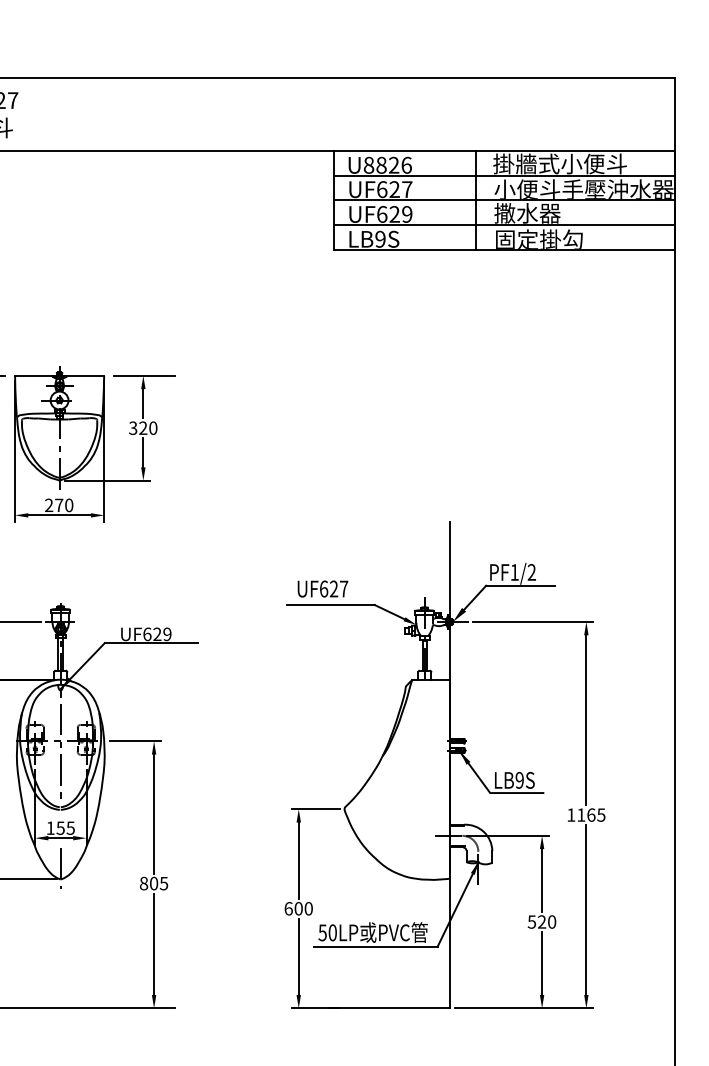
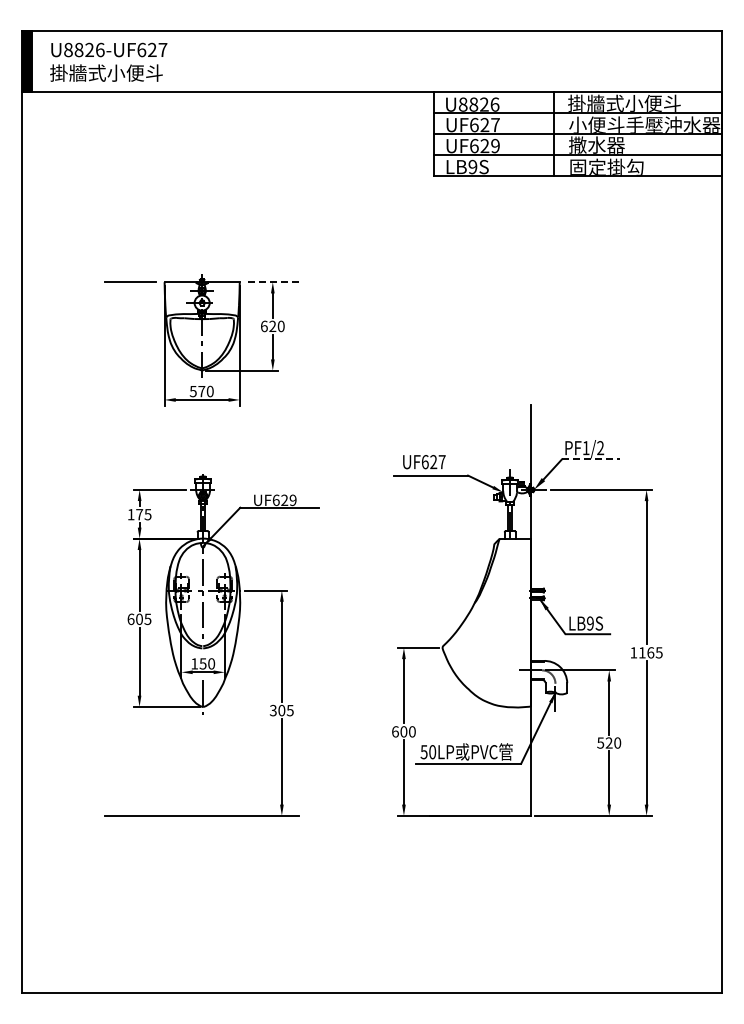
line: (144, 376) -> (273, 282), solid -> dashed
text: (132, 428) -> (263, 326), 320 -> 620
text: (48, 505) -> (192, 391), 270 -> 570
line: (521, 585) -> (591, 459), solid -> dashed
text: (70, 827) -> (211, 663), 155 -> 150
text: (142, 883) -> (272, 710), 805 -> 305

